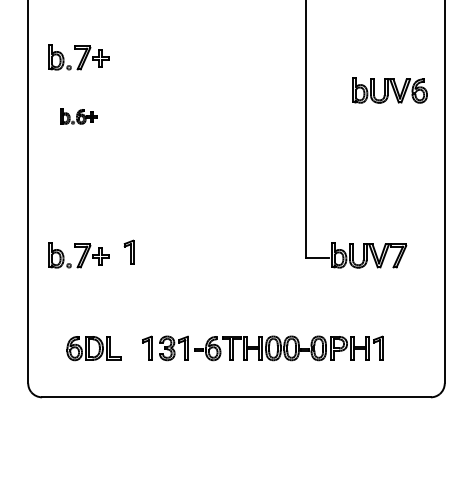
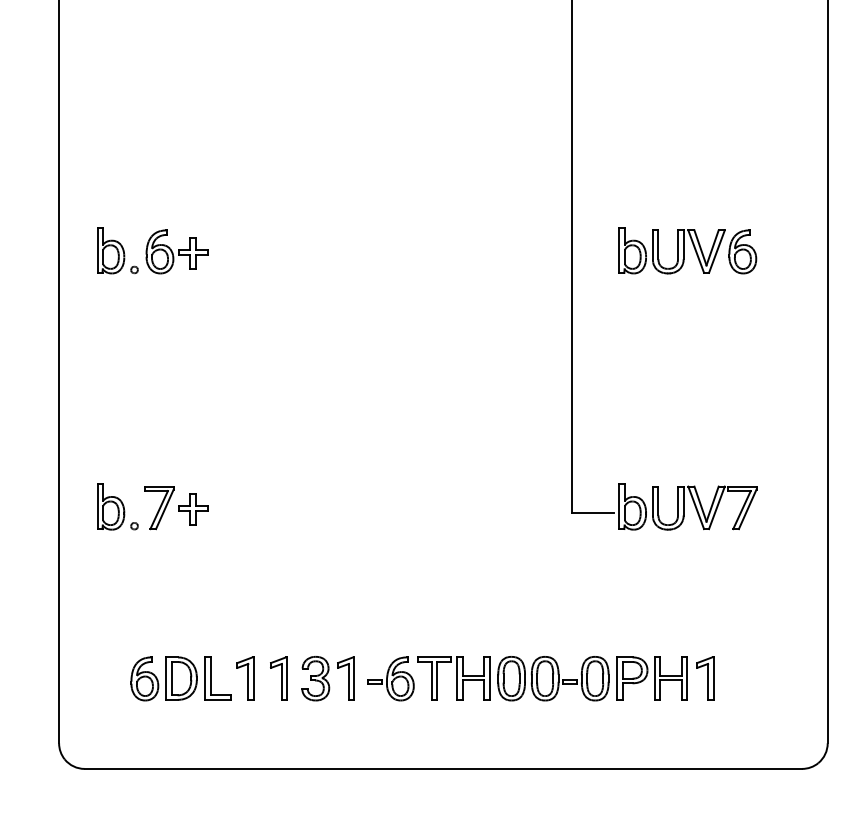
part: (78, 57) -> (151, 141), removed
part: (389, 90) -> (686, 250), moved
part: (78, 116) -> (151, 250), size x1.67
part: (128, 251) -> (244, 677), moved

